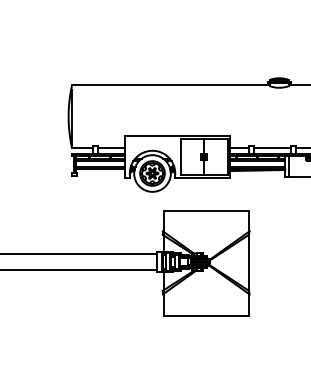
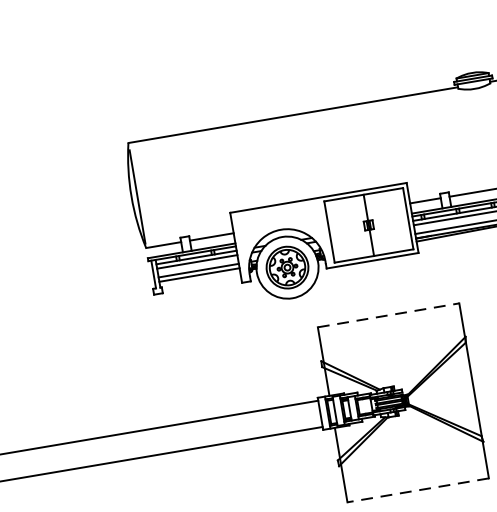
line: (207, 211) -> (389, 315), solid -> dashed
line: (206, 316) -> (417, 490), solid -> dashed

